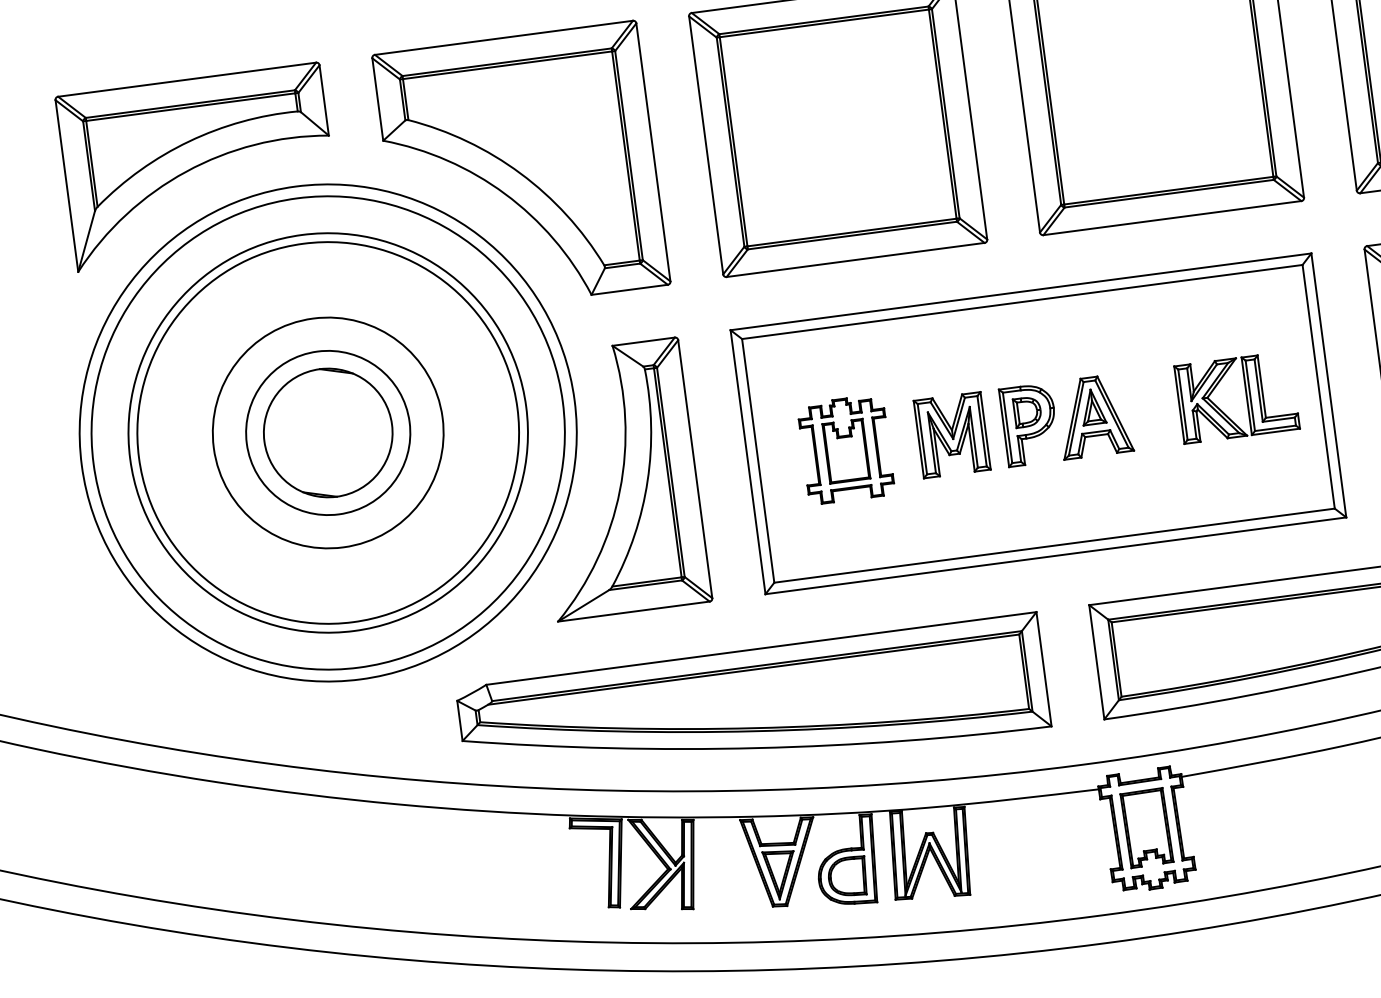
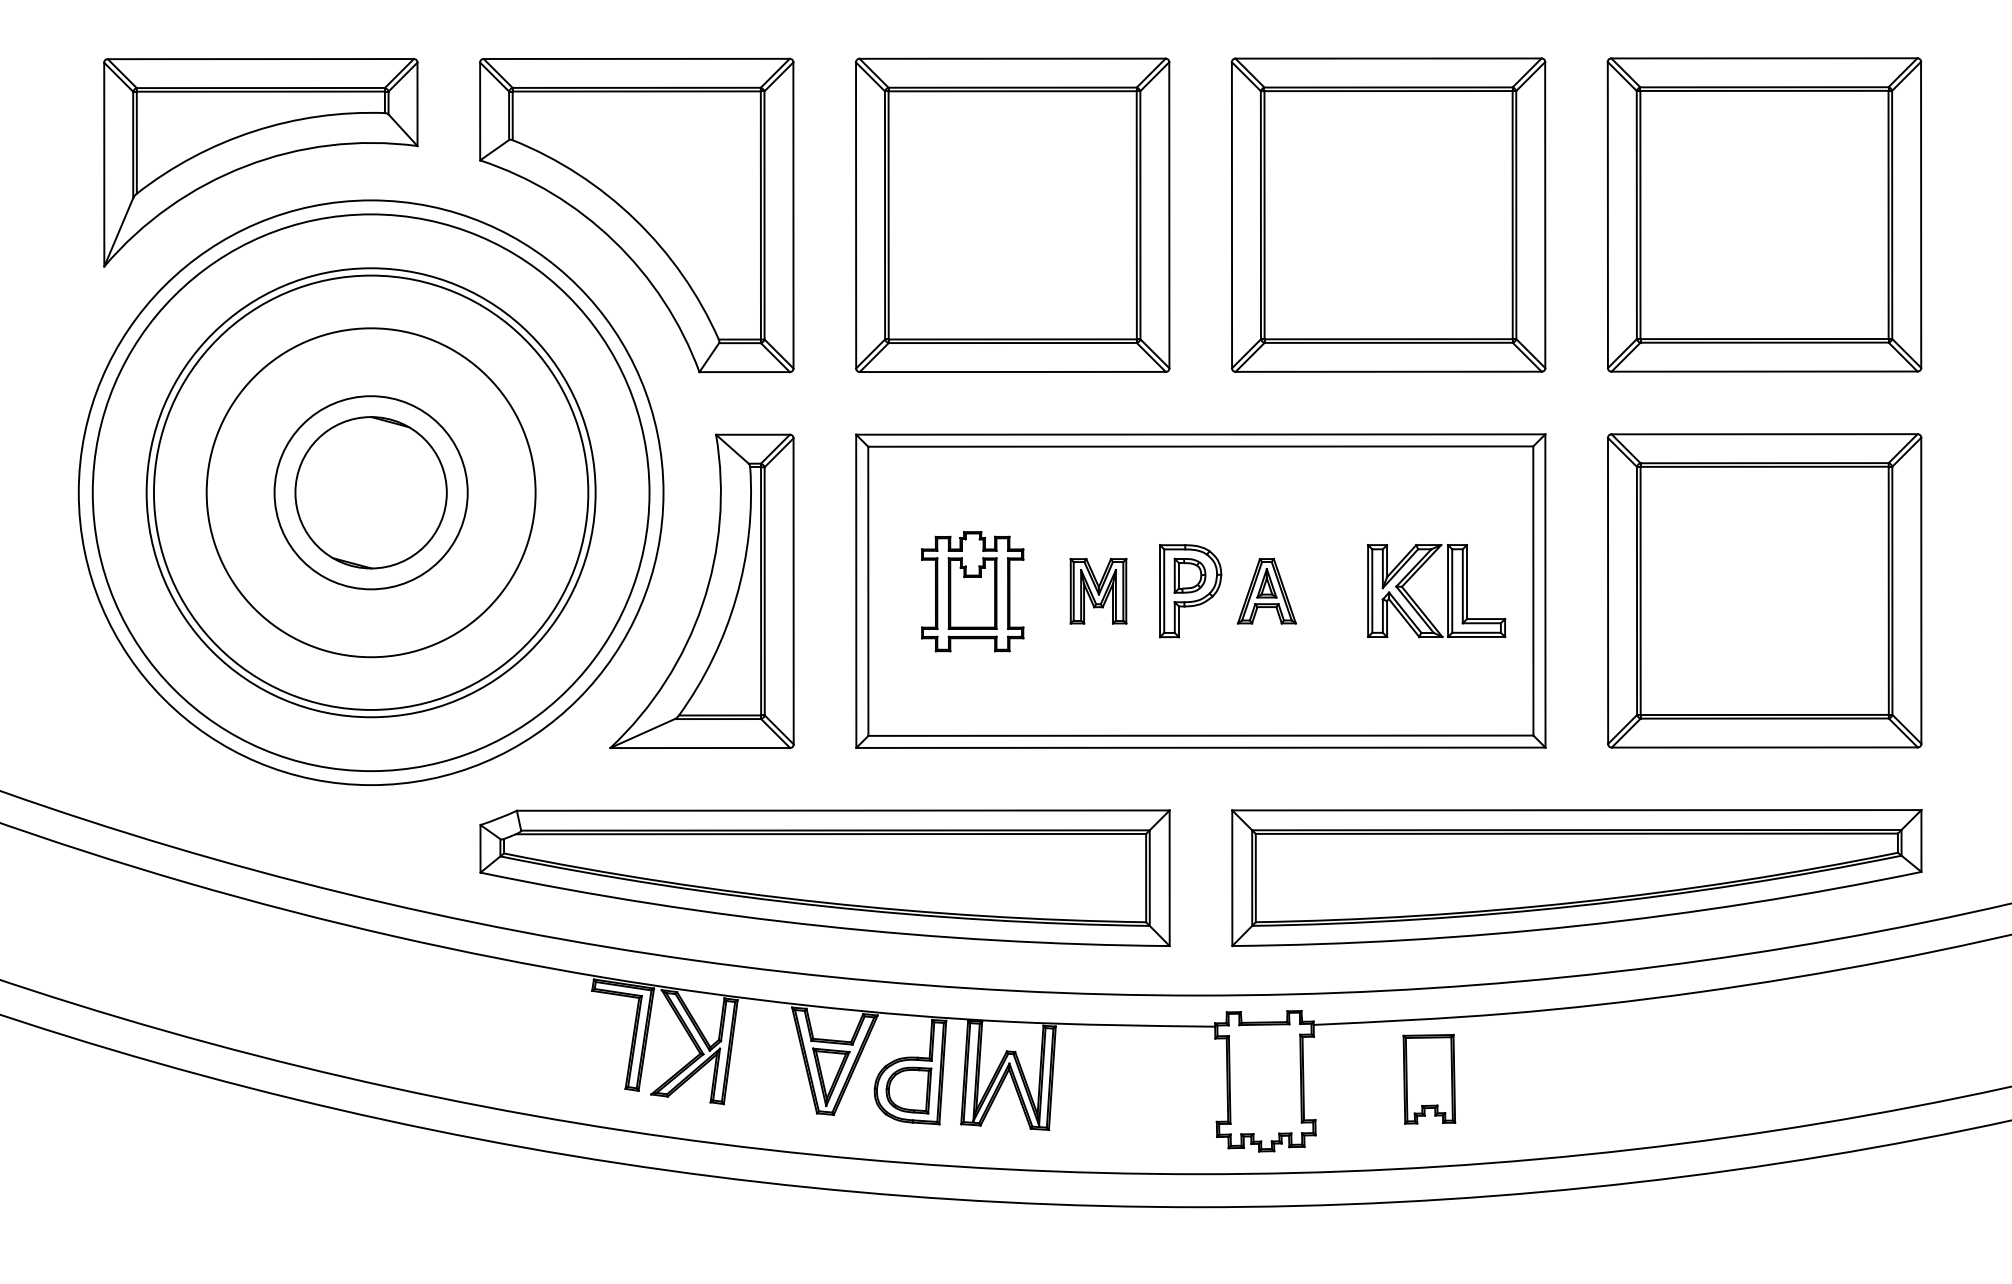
part: (1093, 416) -> (1266, 591), size x0.7
circle: (327, 432) -> (370, 492), size x1.6
circle: (328, 432) -> (371, 492), size x0.7
part: (952, 435) -> (1098, 591), size x0.7
part: (1147, 827) -> (1429, 1078), moved

